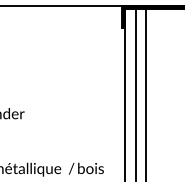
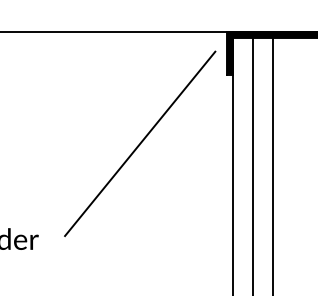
line: (77, 64) -> (140, 144), added

